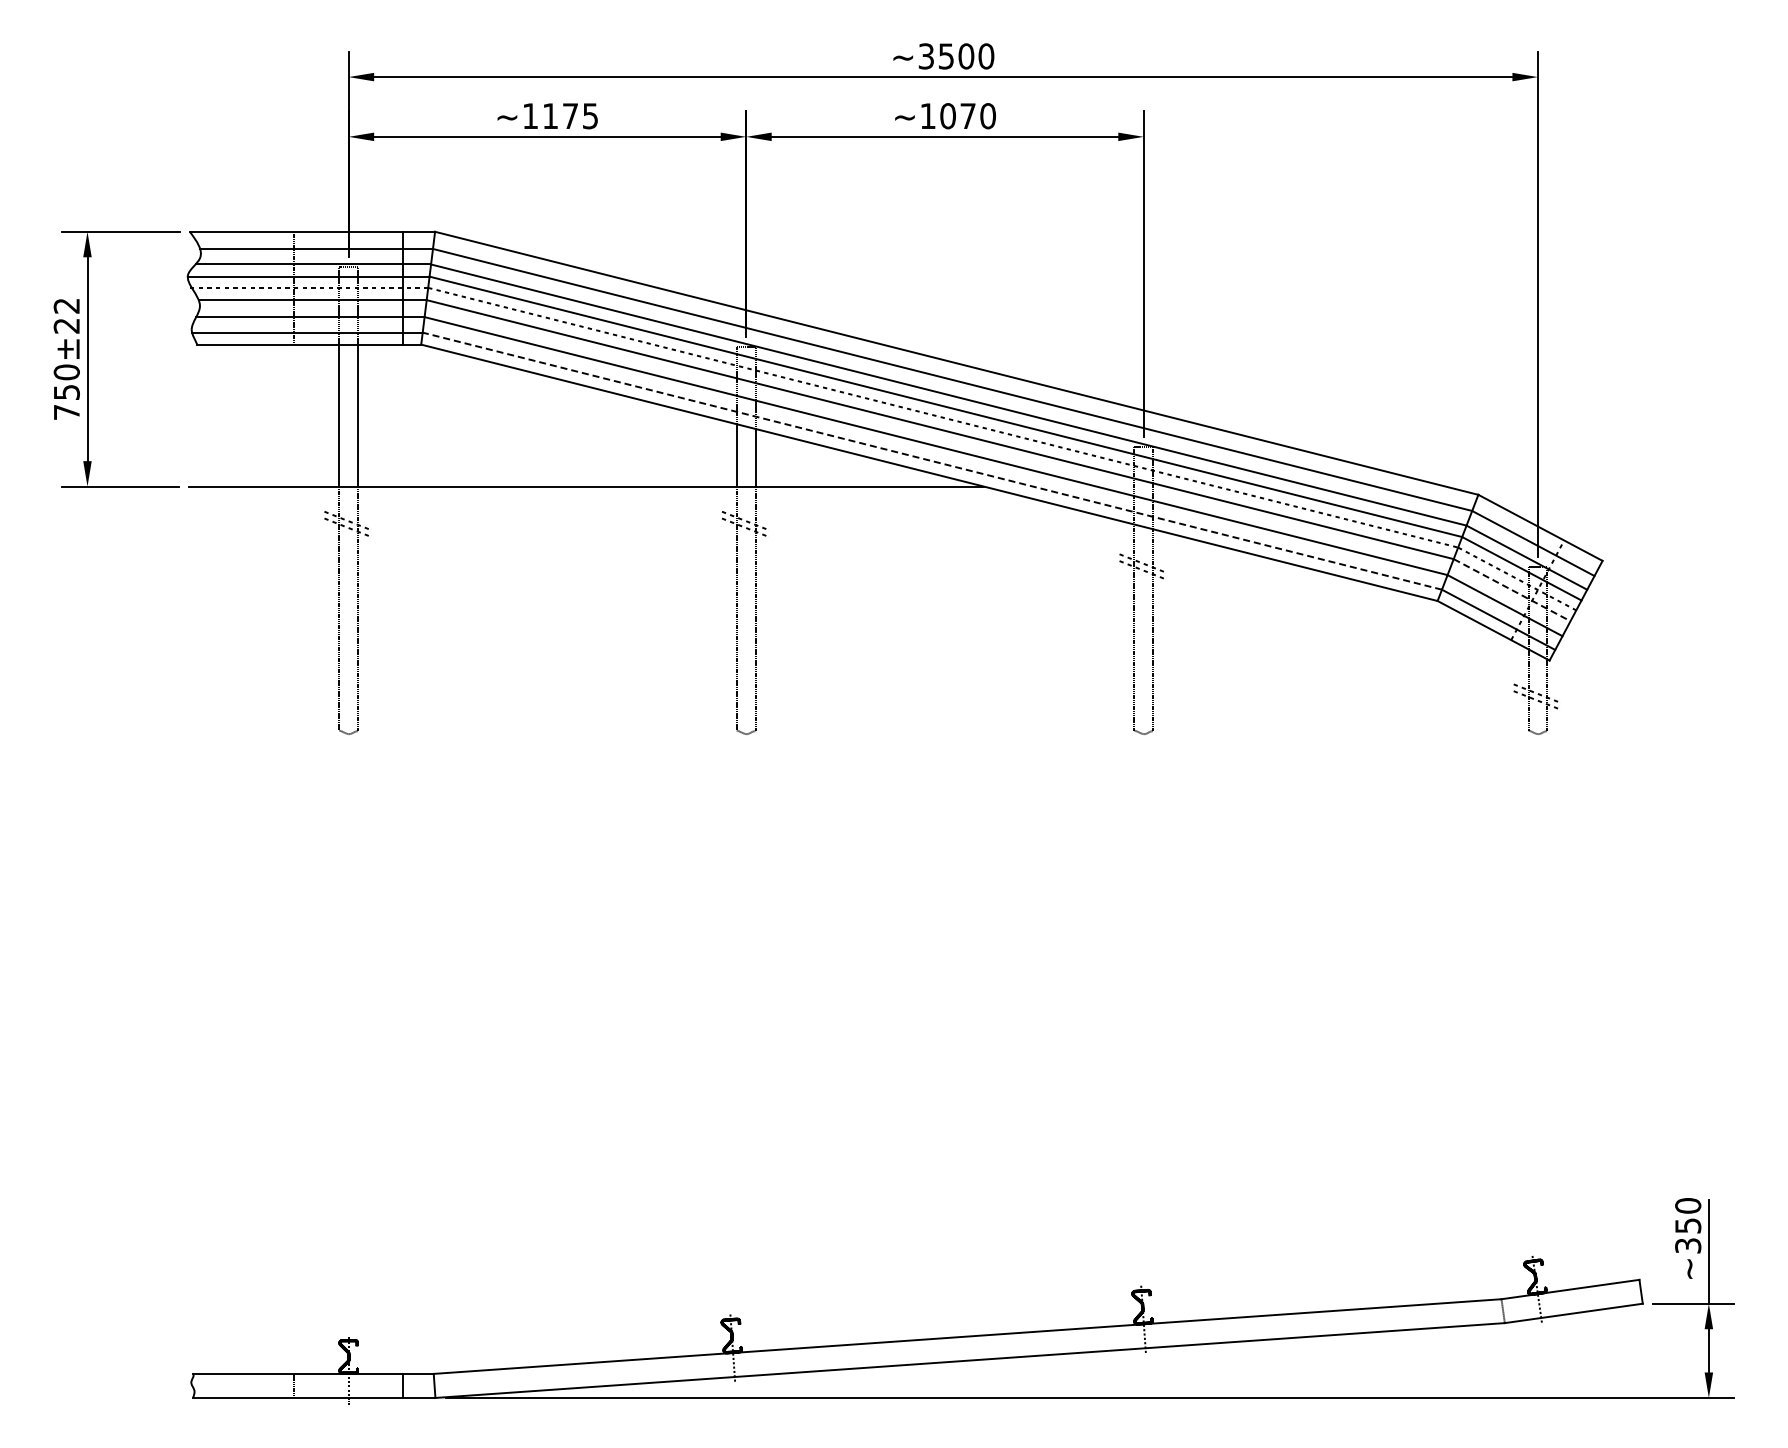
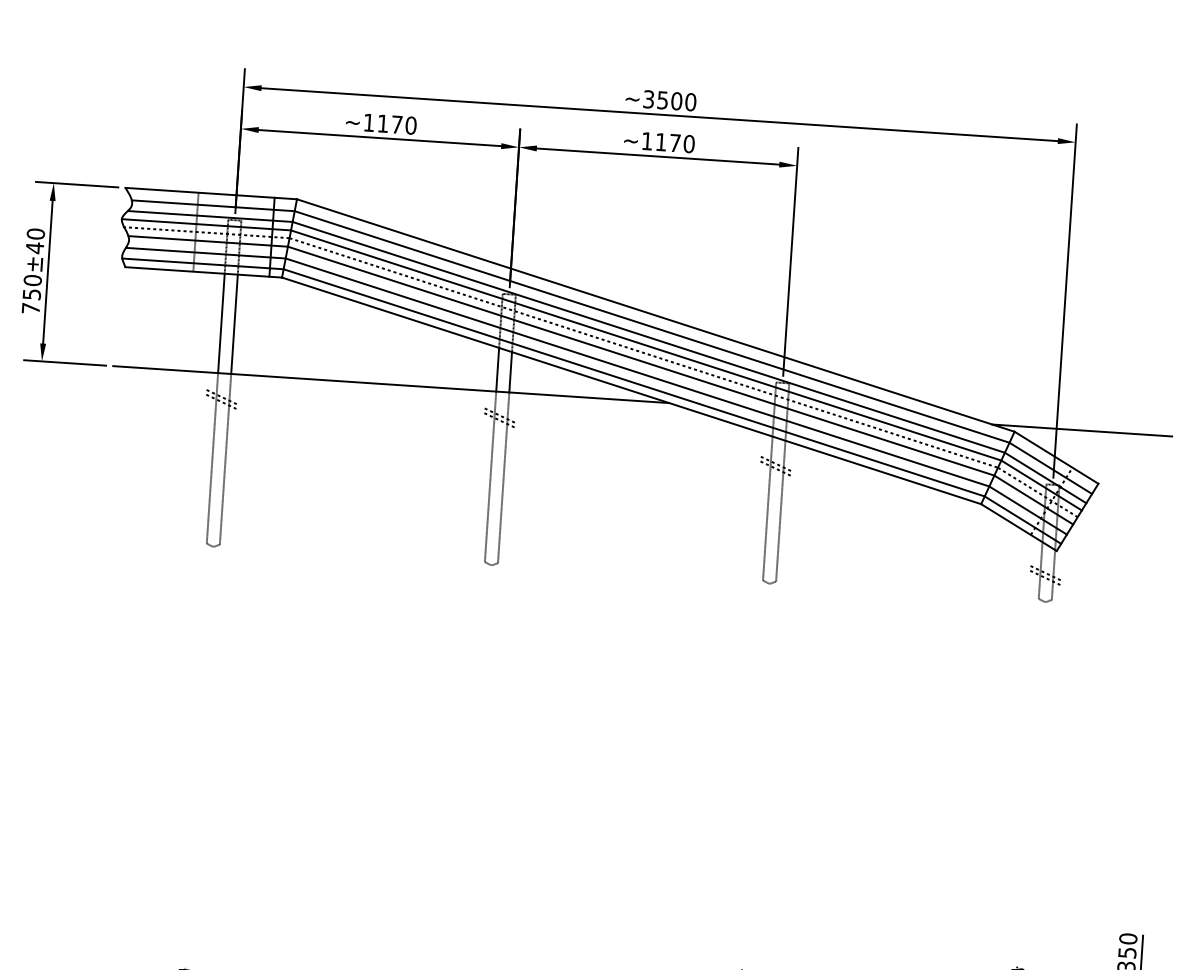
text: (590, 116) -> (411, 125), ~1175 -> ~1170
text: (947, 116) -> (660, 142), ~1070 -> ~1170
text: (66, 316) -> (35, 241), 750±22 -> 750±40
line: (932, 461) -> (634, 383), dashed -> solid
line: (1574, 486) -> (1082, 430), added
line: (1512, 590) -> (1034, 500), dashed -> solid

